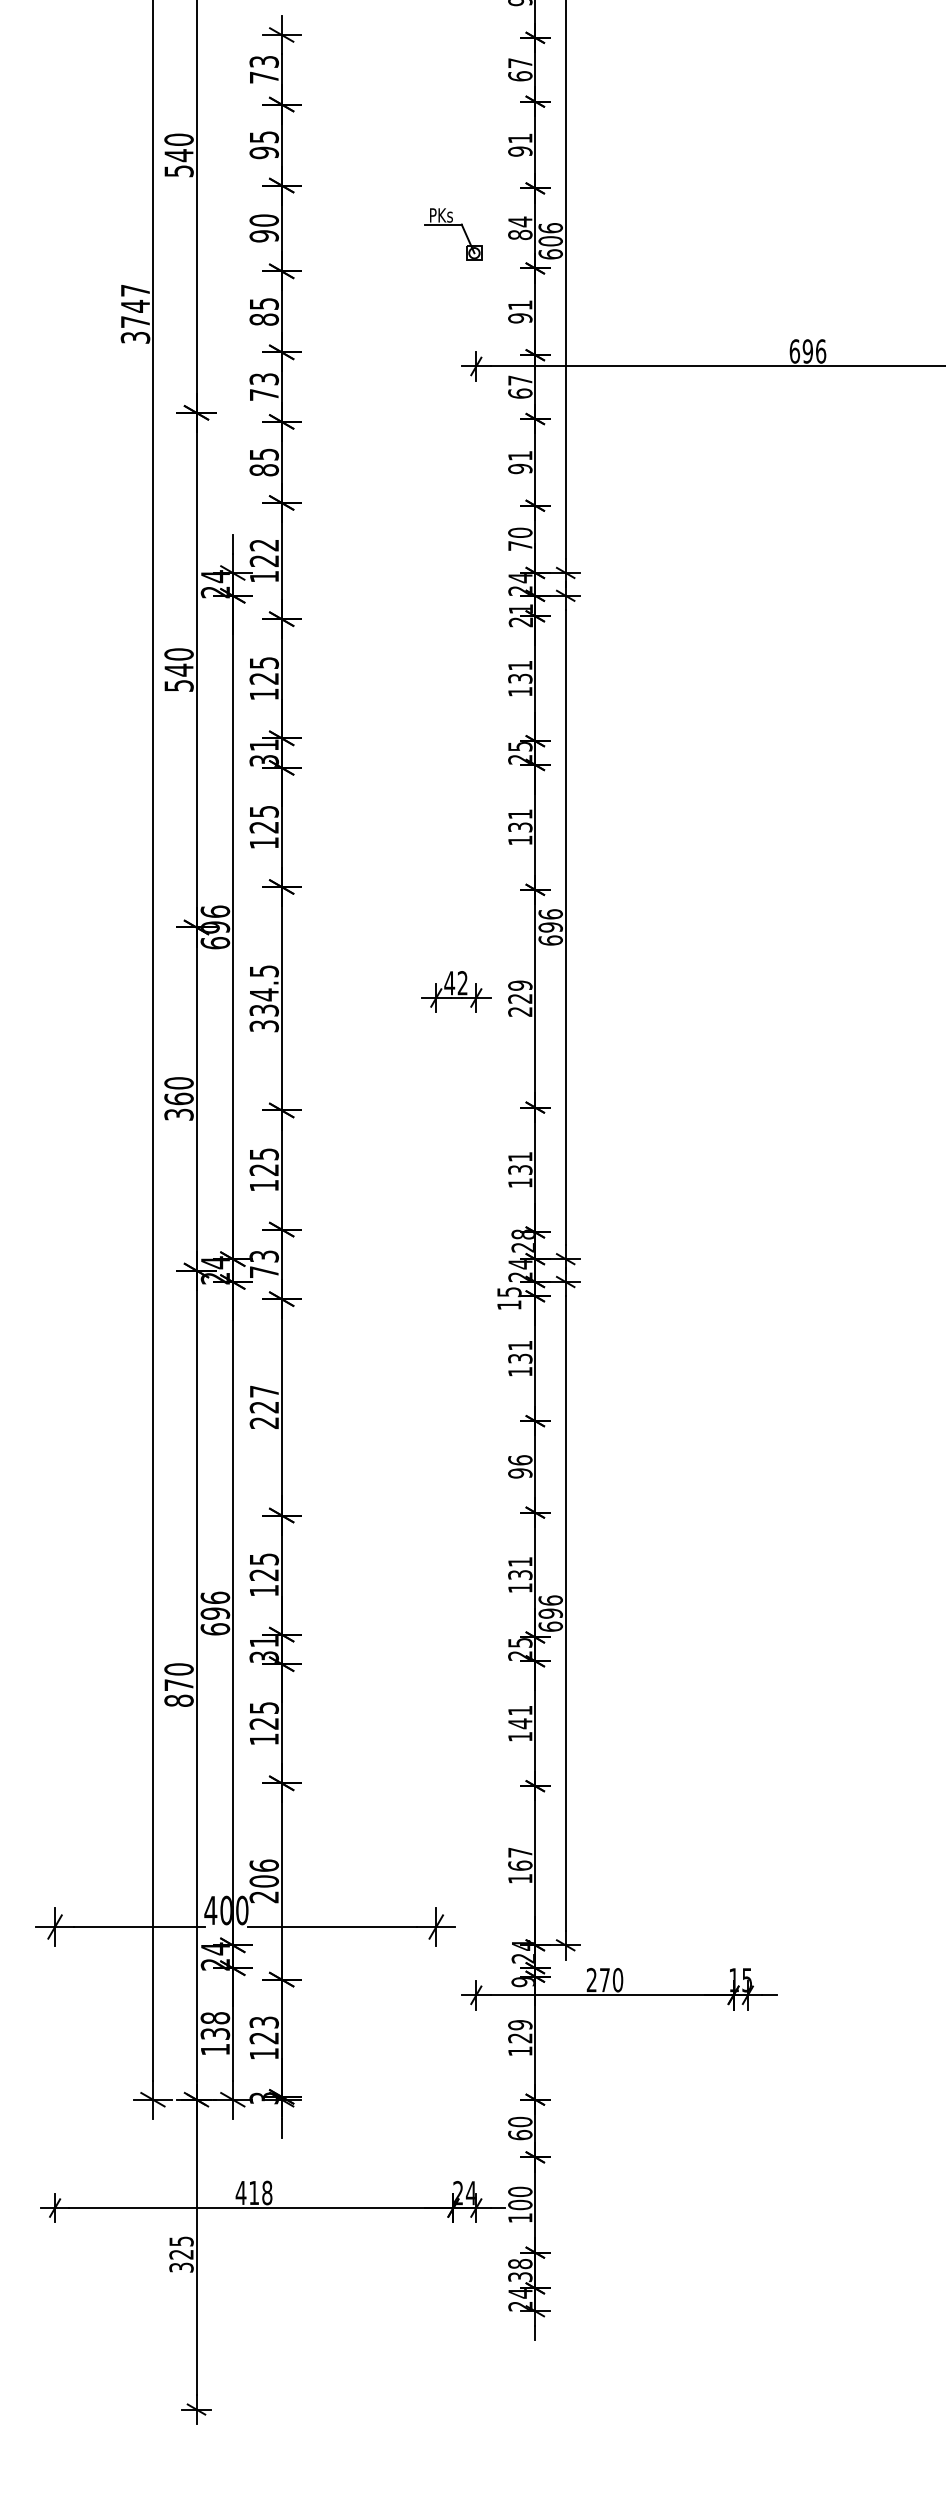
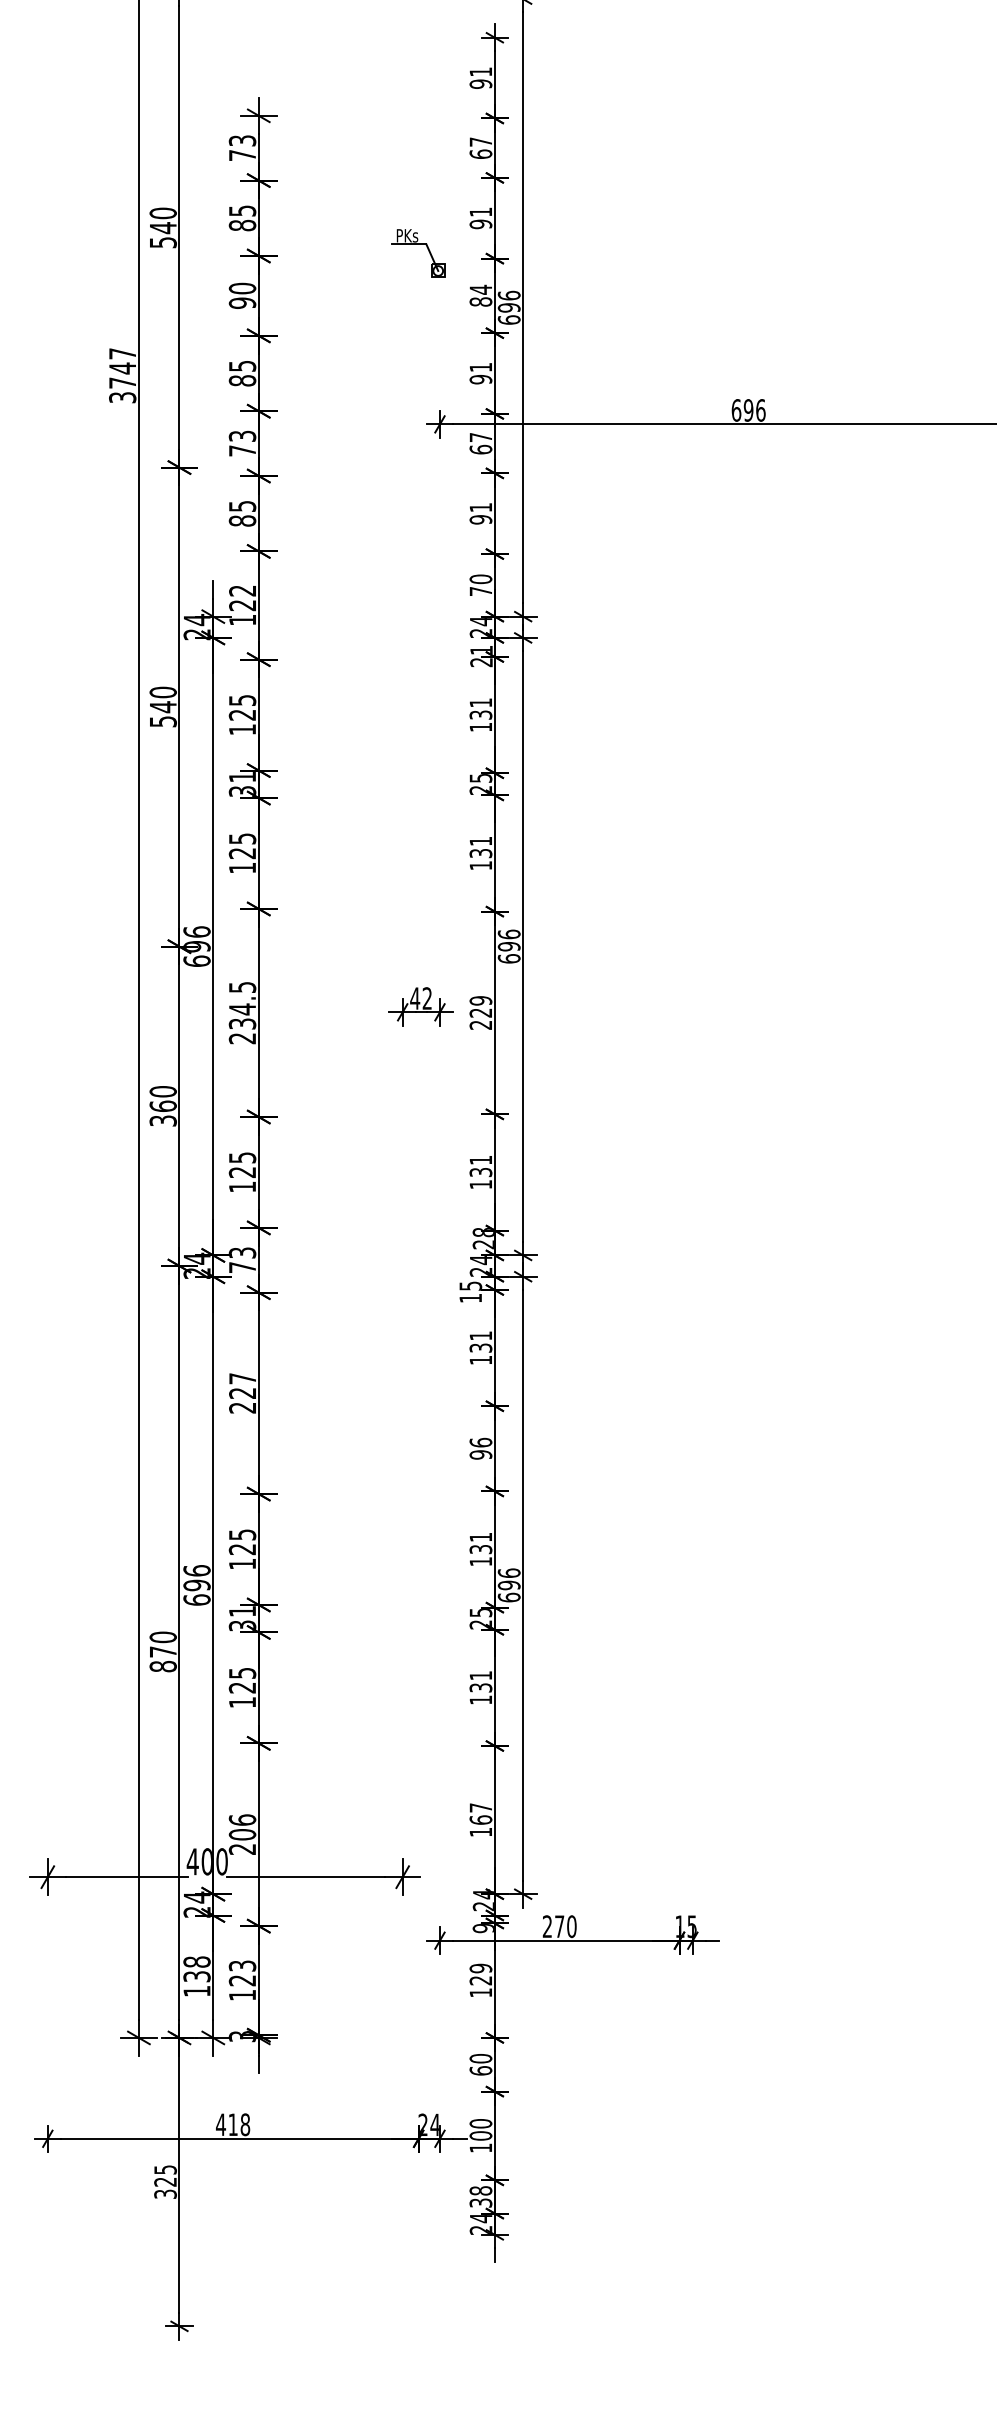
text: (264, 152) -> (242, 225), 95 -> 85
part: (453, 224) -> (418, 244), moved
text: (551, 240) -> (509, 307), 606 -> 696
text: (264, 1026) -> (242, 1038), 334.5 -> 234.5
text: (519, 1723) -> (480, 1687), 141 -> 131

